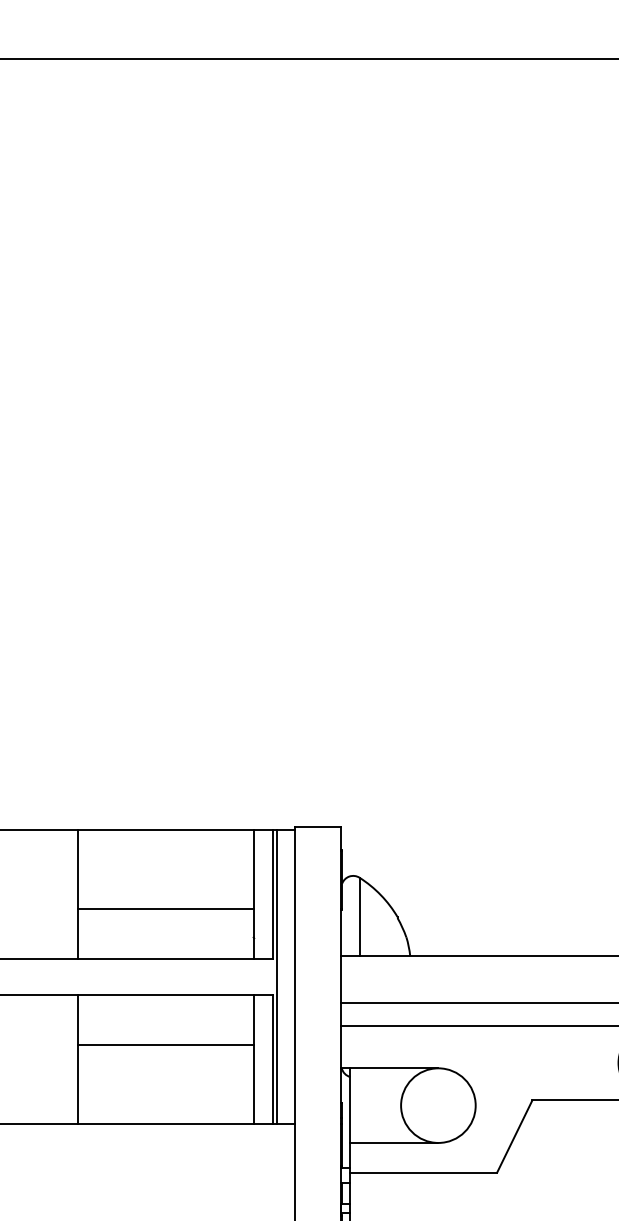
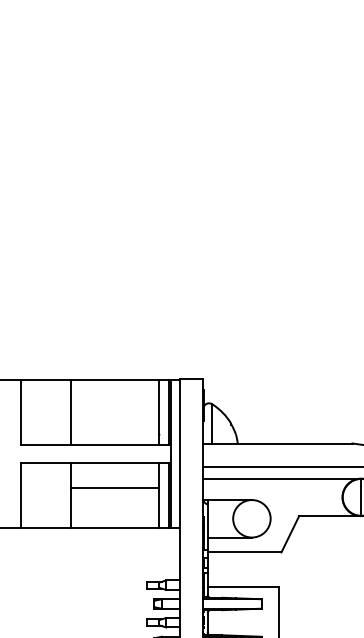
line: (164, 908) -> (114, 419), removed

